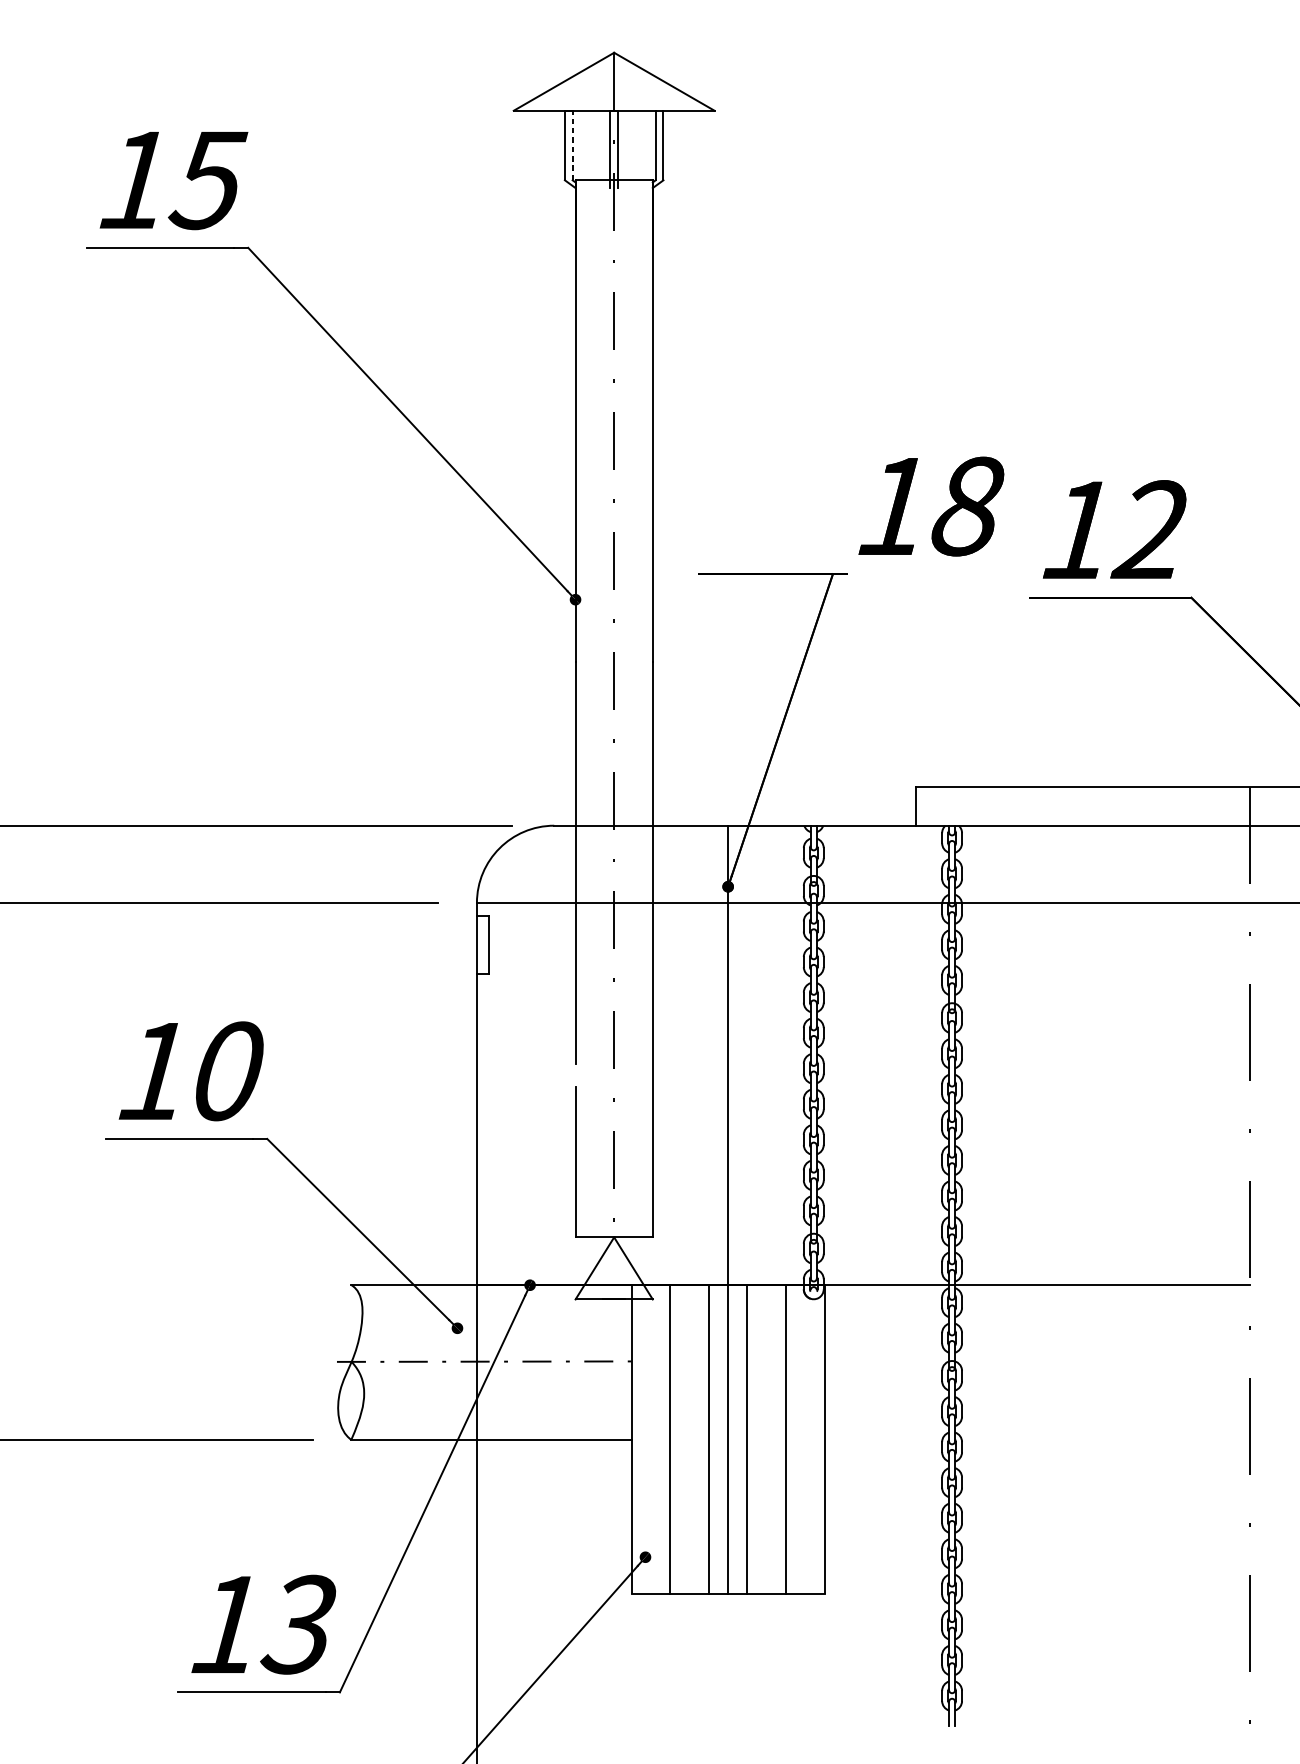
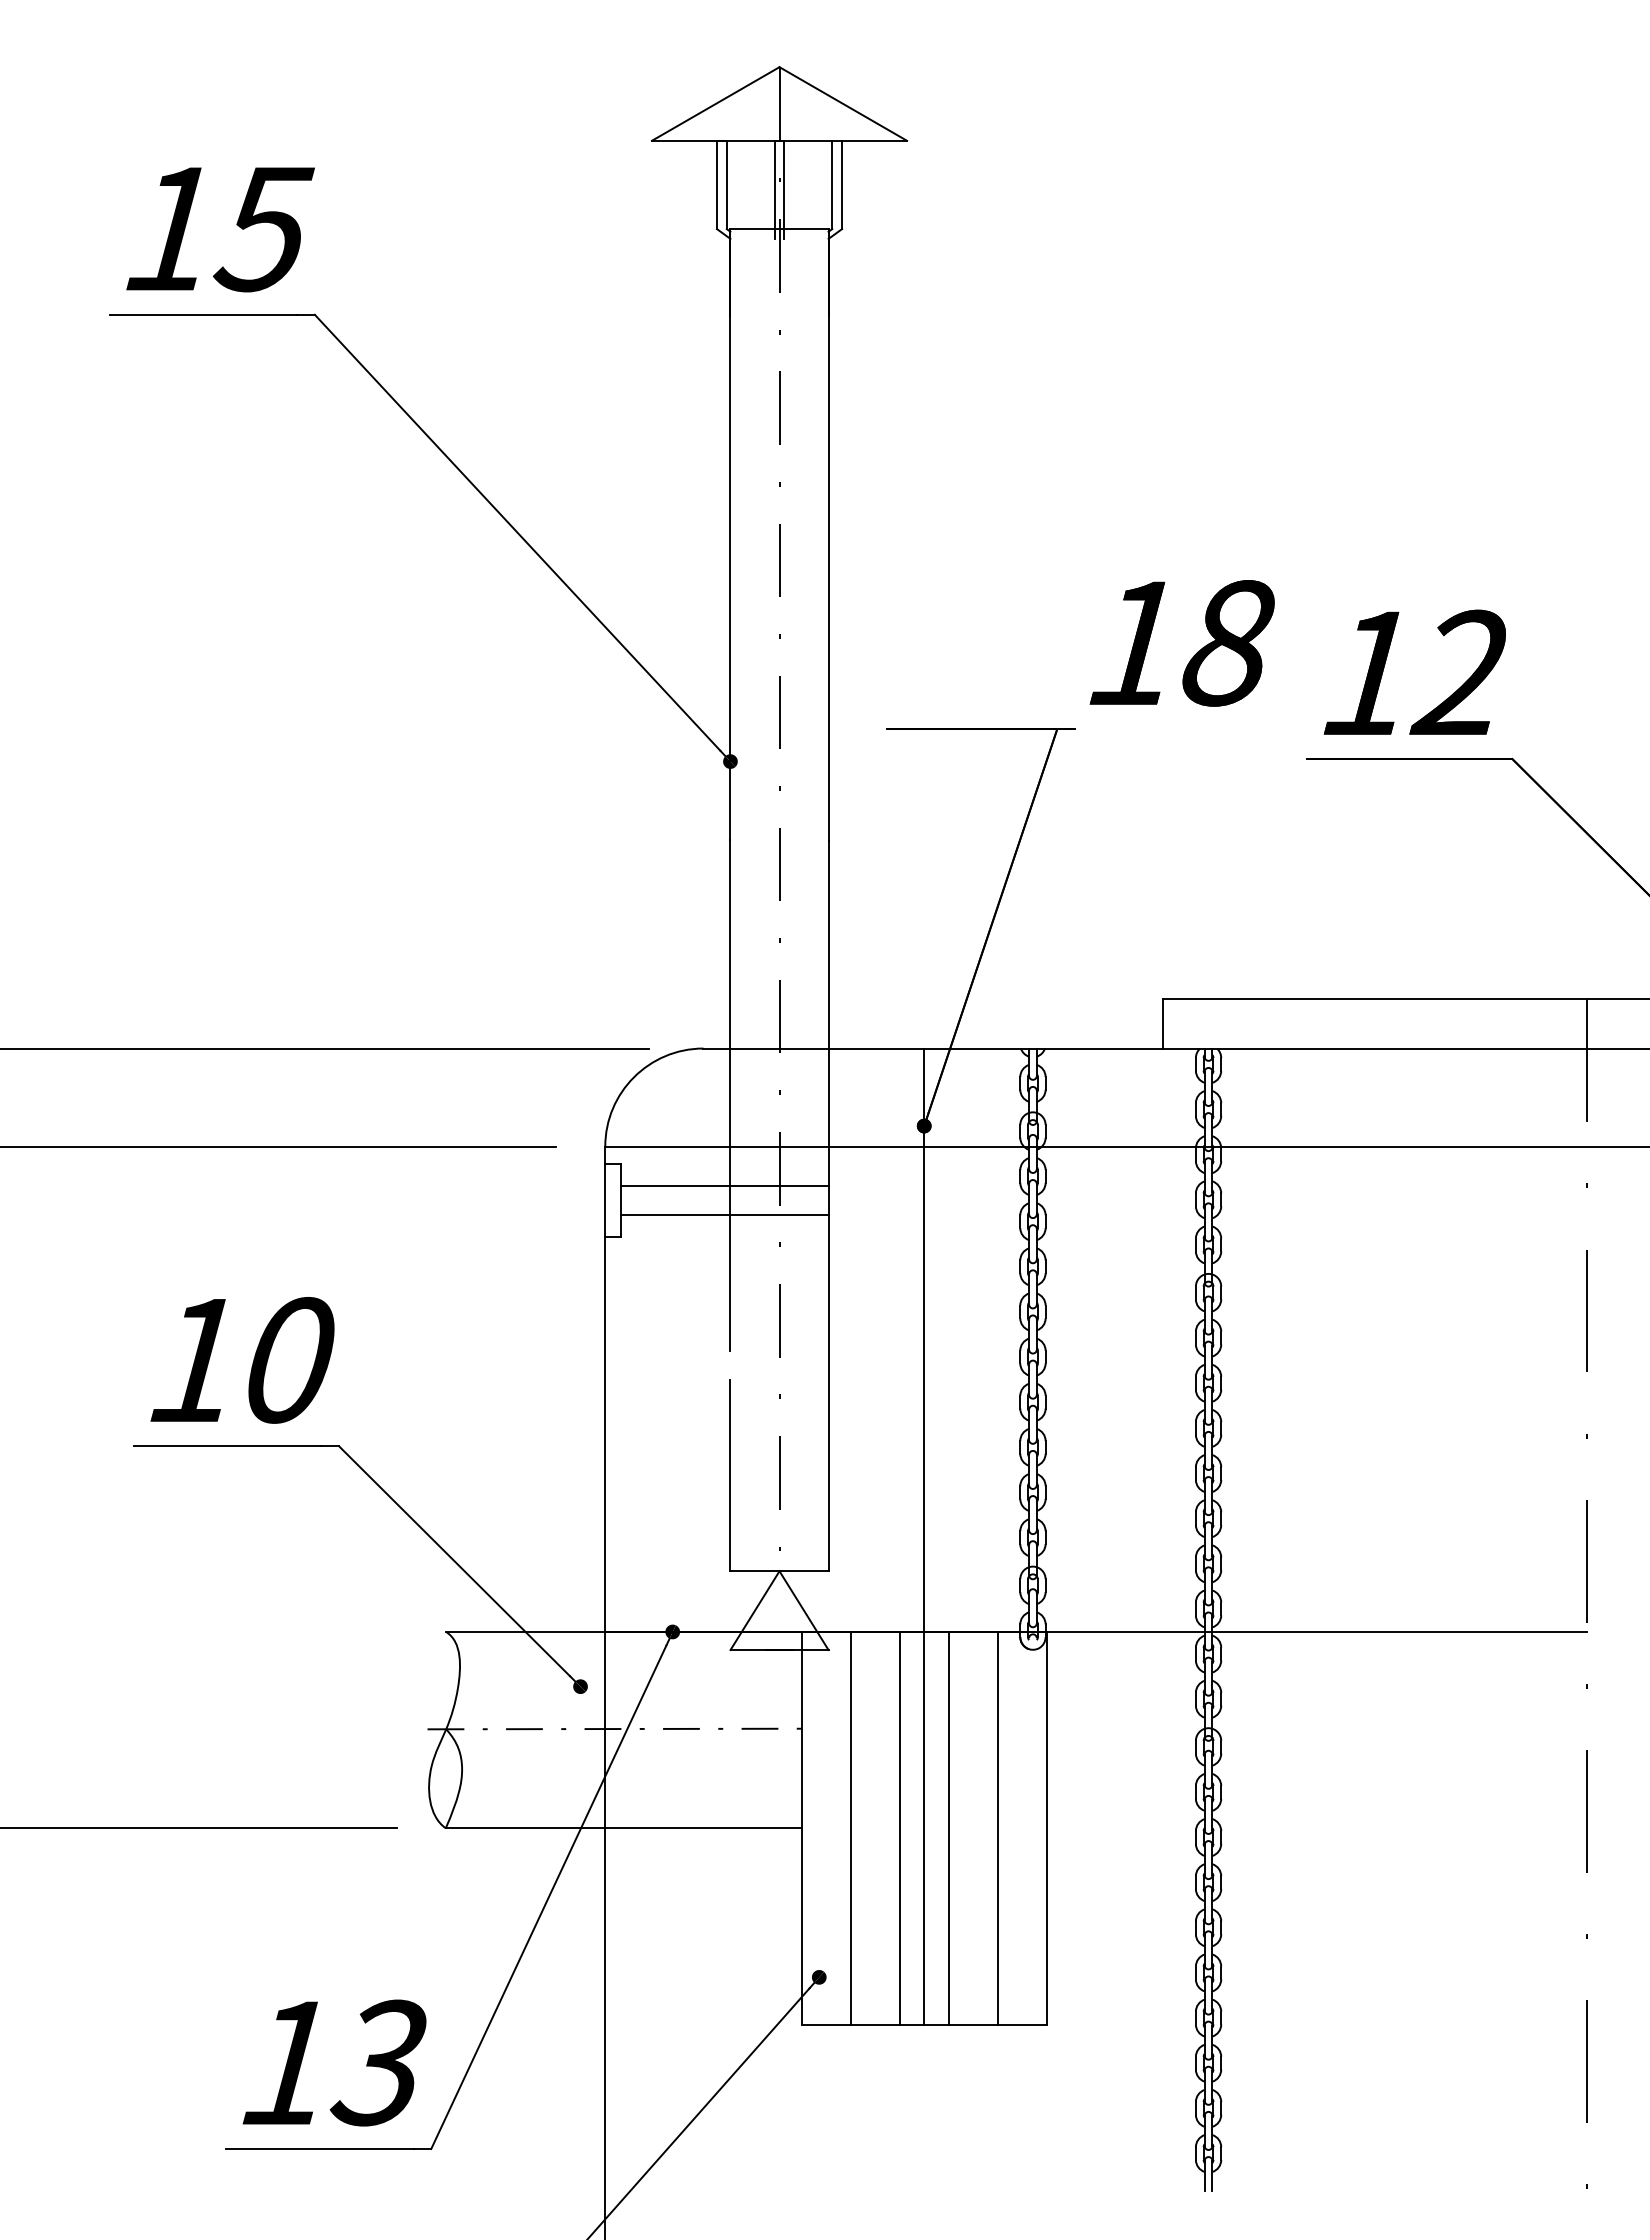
line: (572, 145) -> (726, 184), dashed -> solid
line: (570, 933) -> (724, 1185), added
line: (570, 957) -> (724, 1215), added

